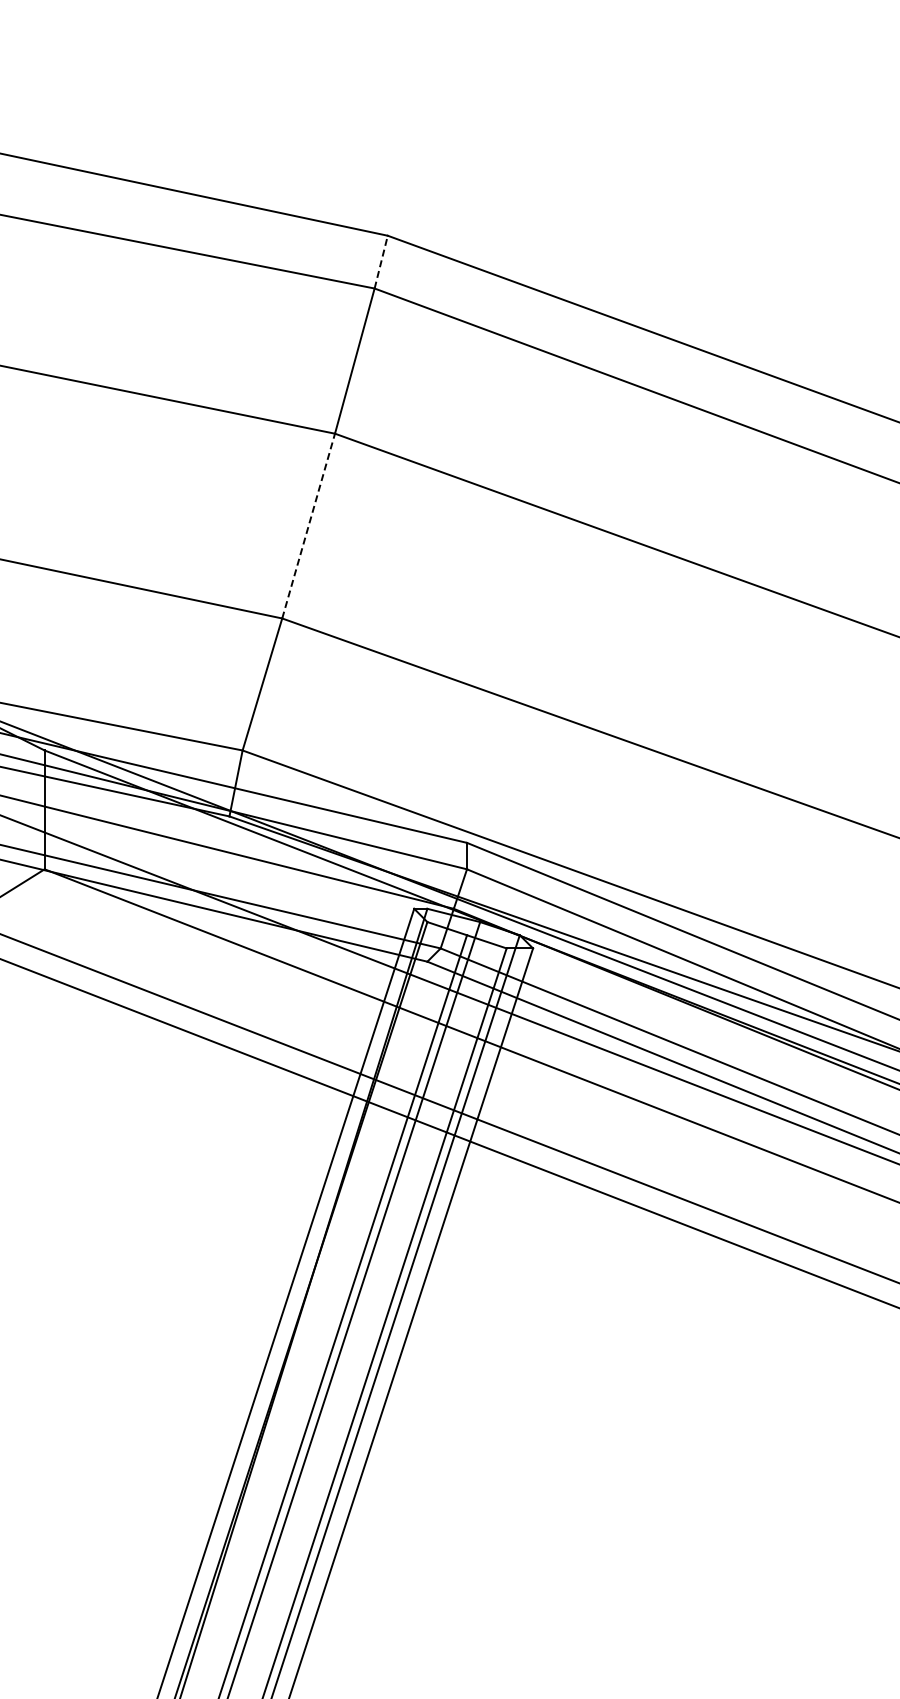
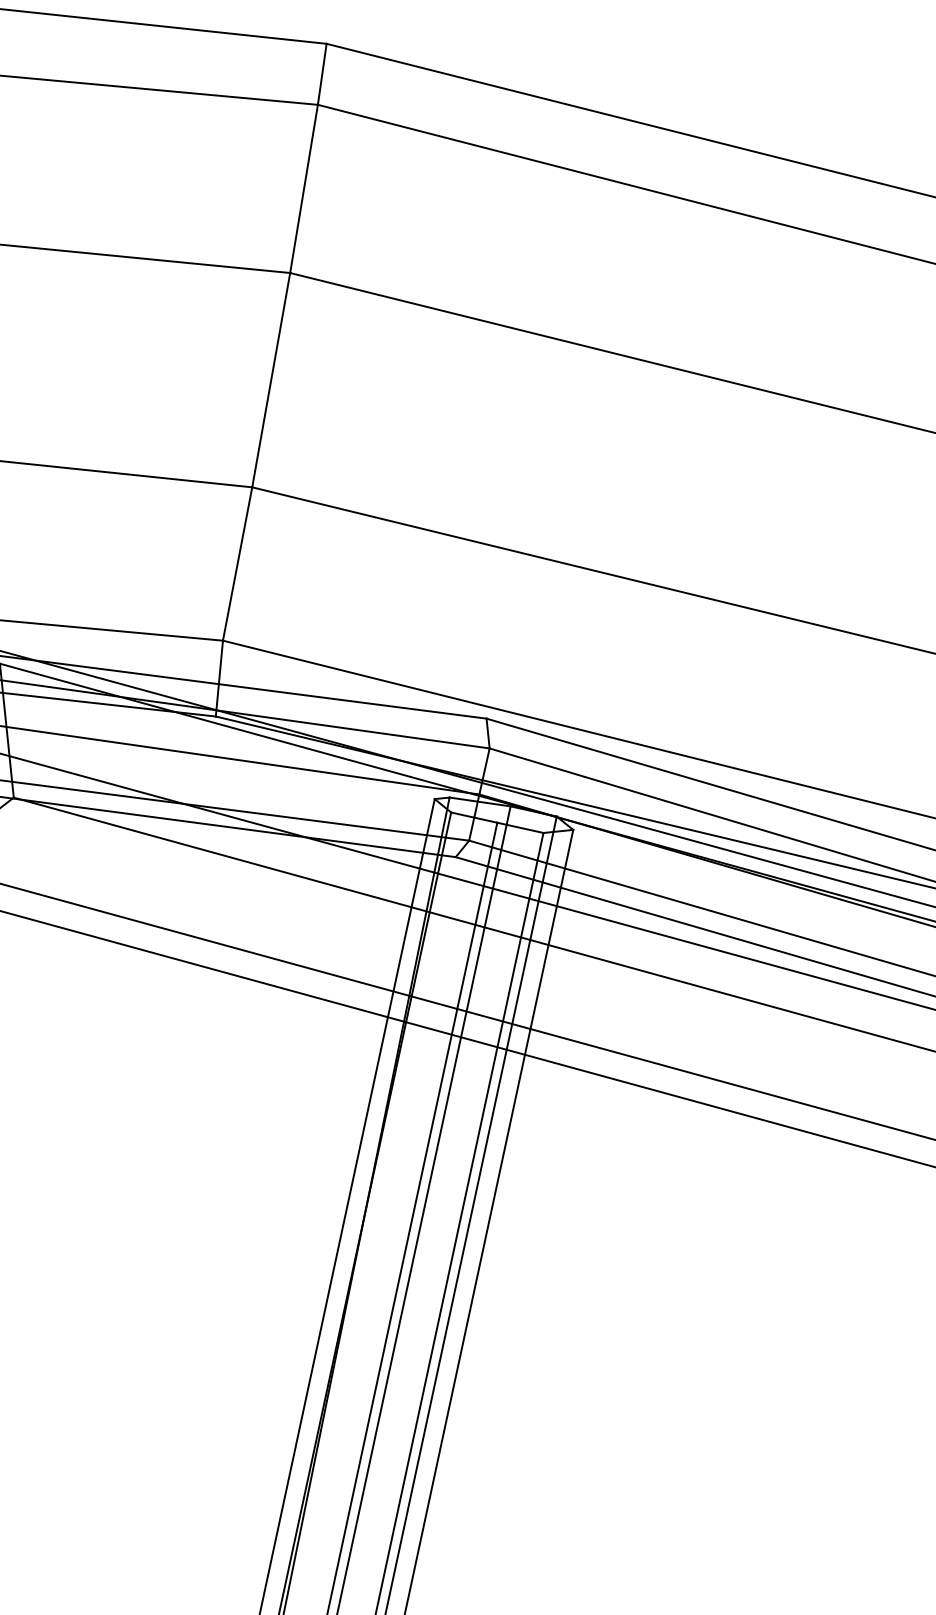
line: (381, 261) -> (322, 73), dashed -> solid
line: (308, 525) -> (271, 379), dashed -> solid

